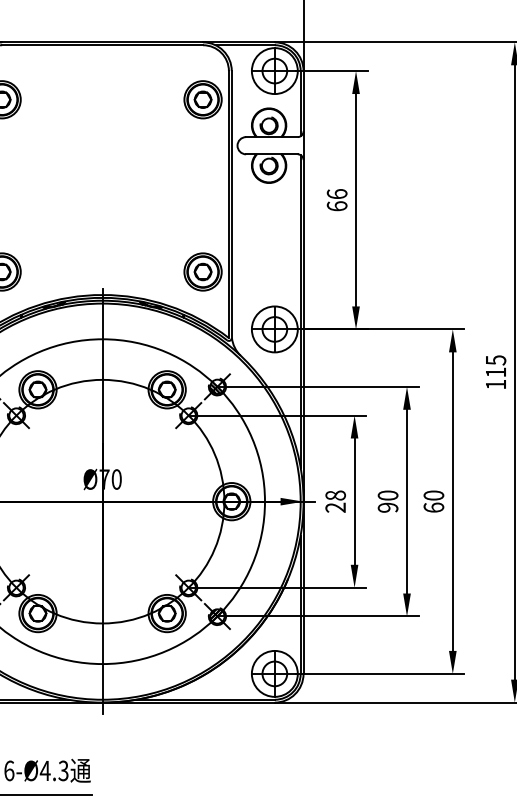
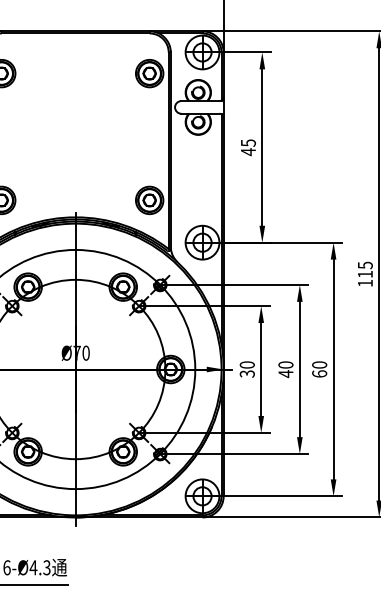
text: (336, 200) -> (247, 147), 66 -> 45
text: (335, 501) -> (247, 369), 28 -> 30
text: (387, 507) -> (285, 373), 90 -> 40

